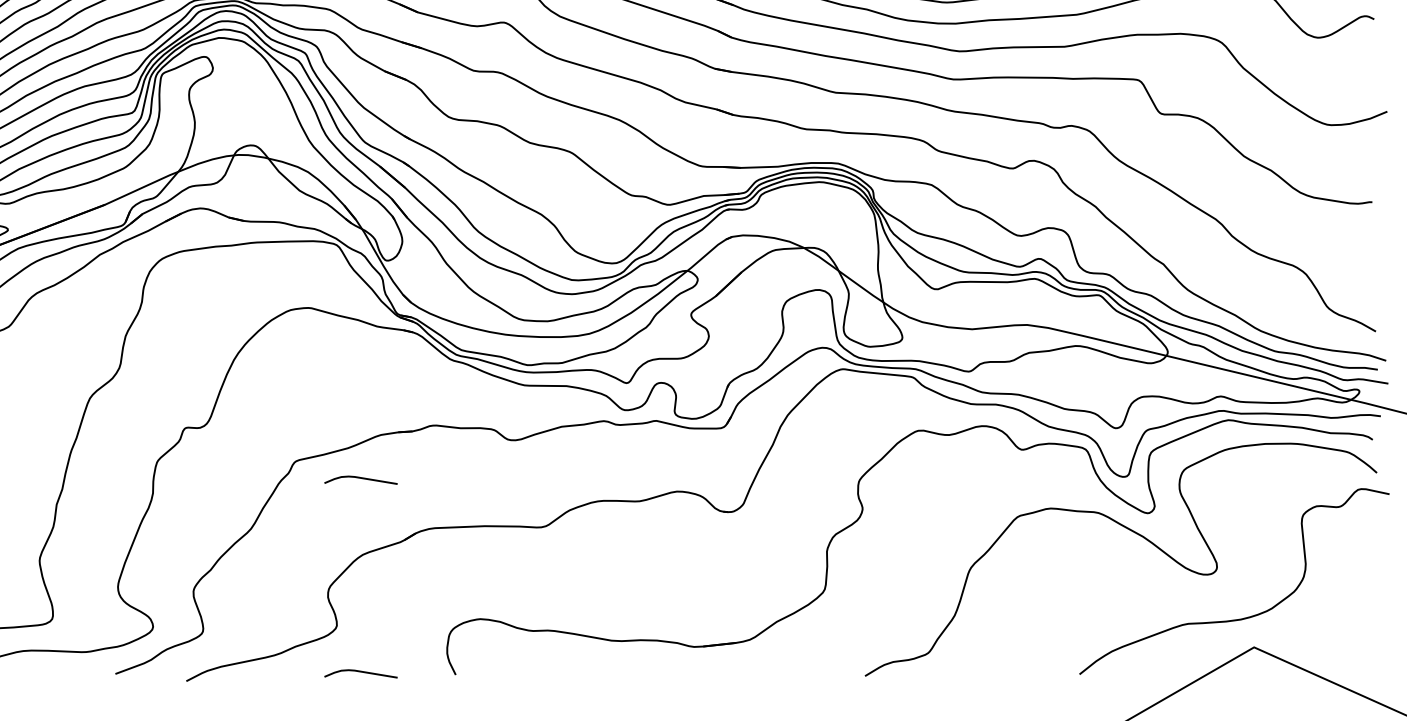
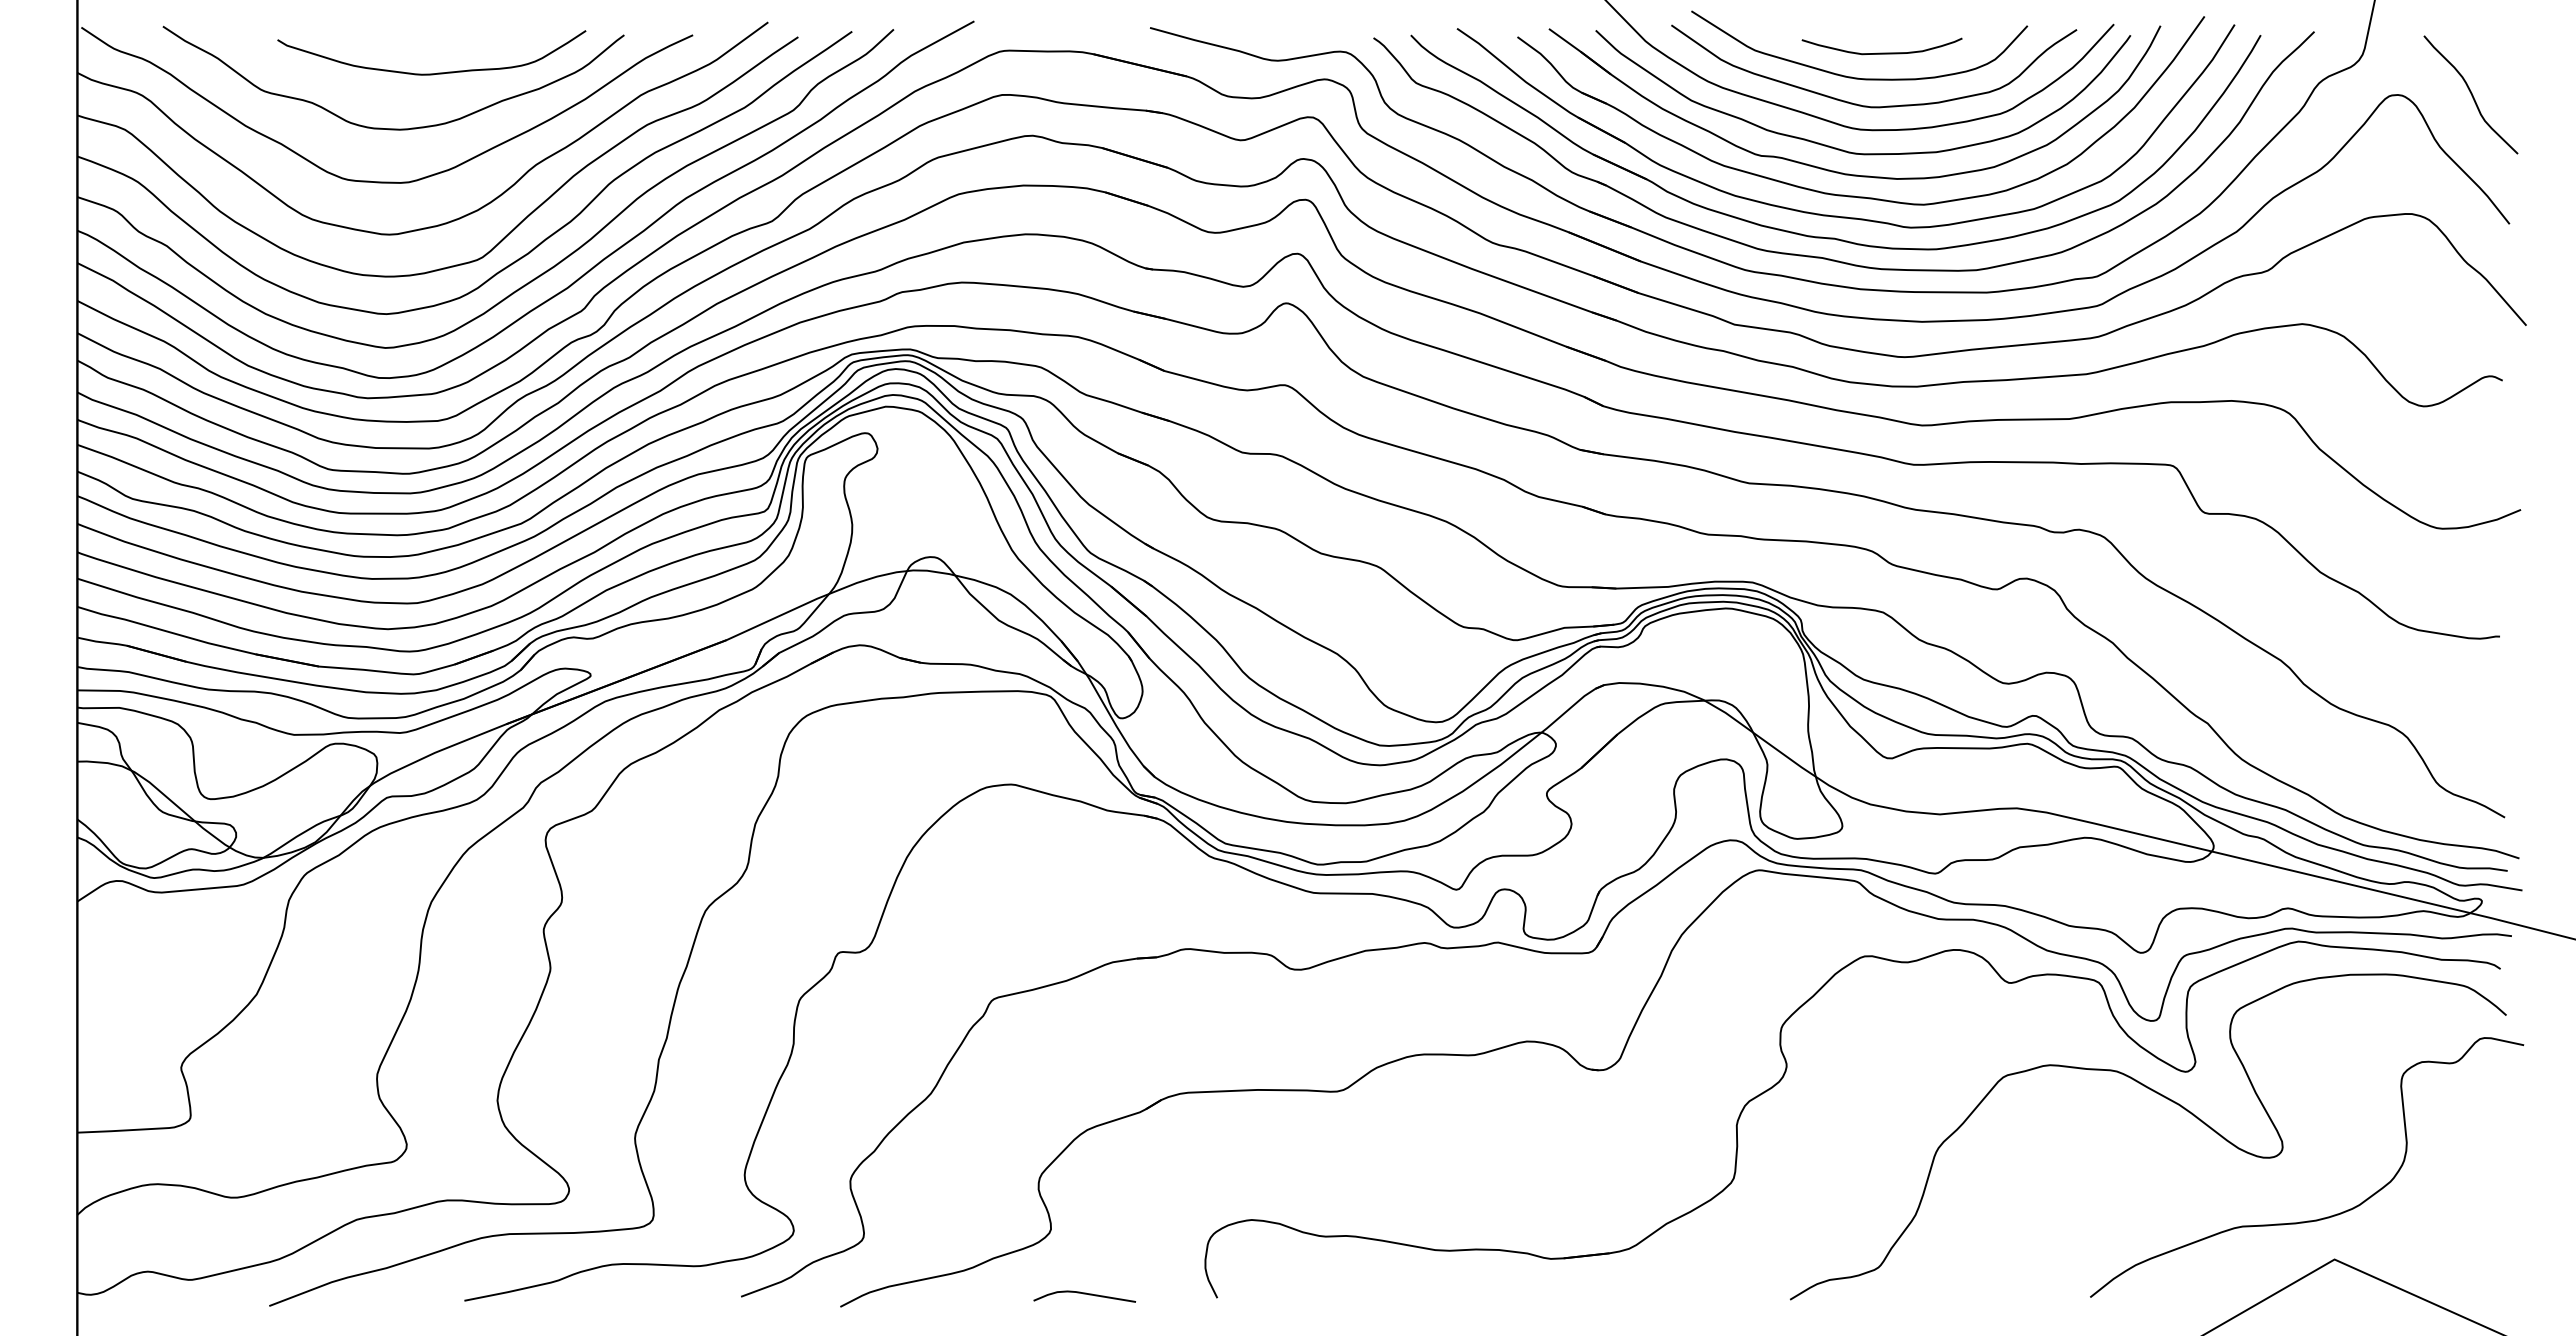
curve: (360, 478) -> (1084, 1023), removed

